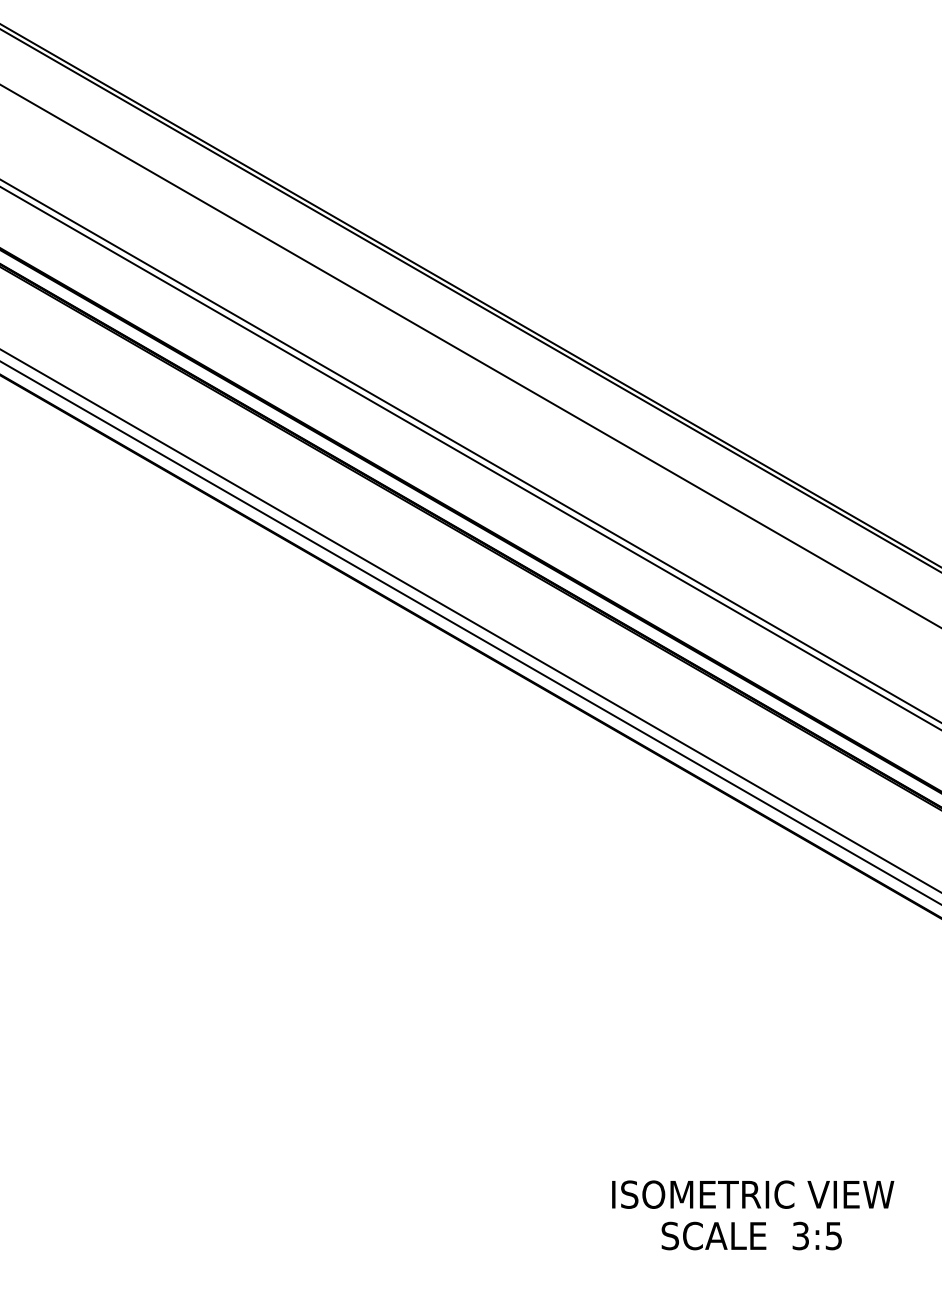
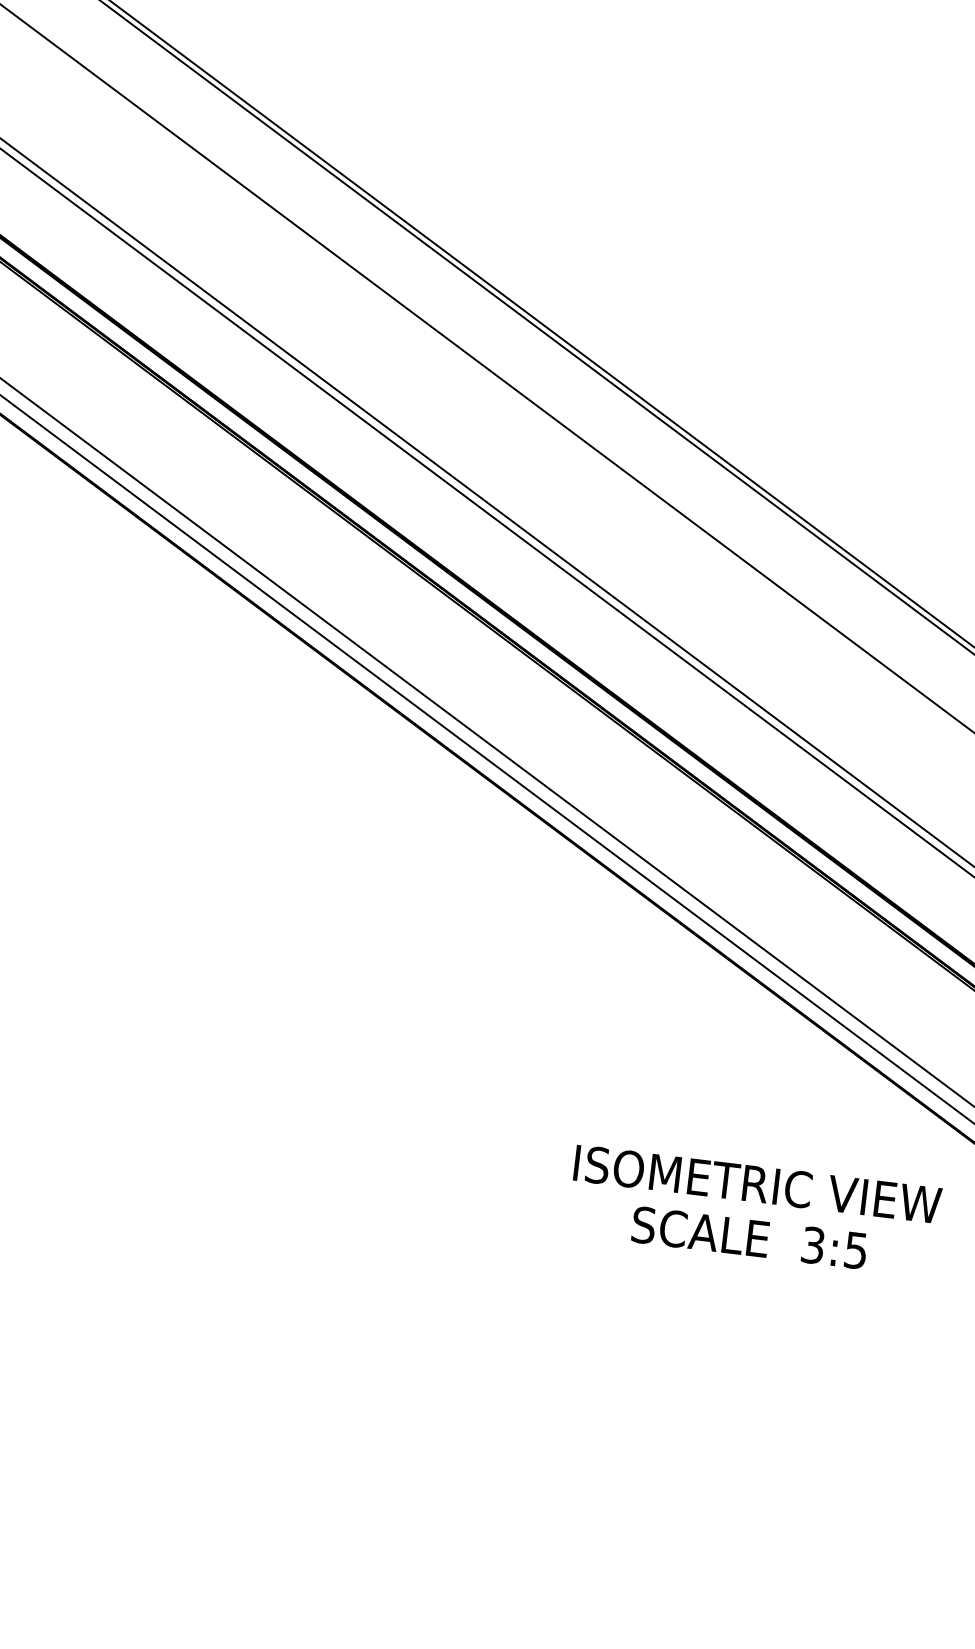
text: (753, 1215) -> (755, 1211), moved

